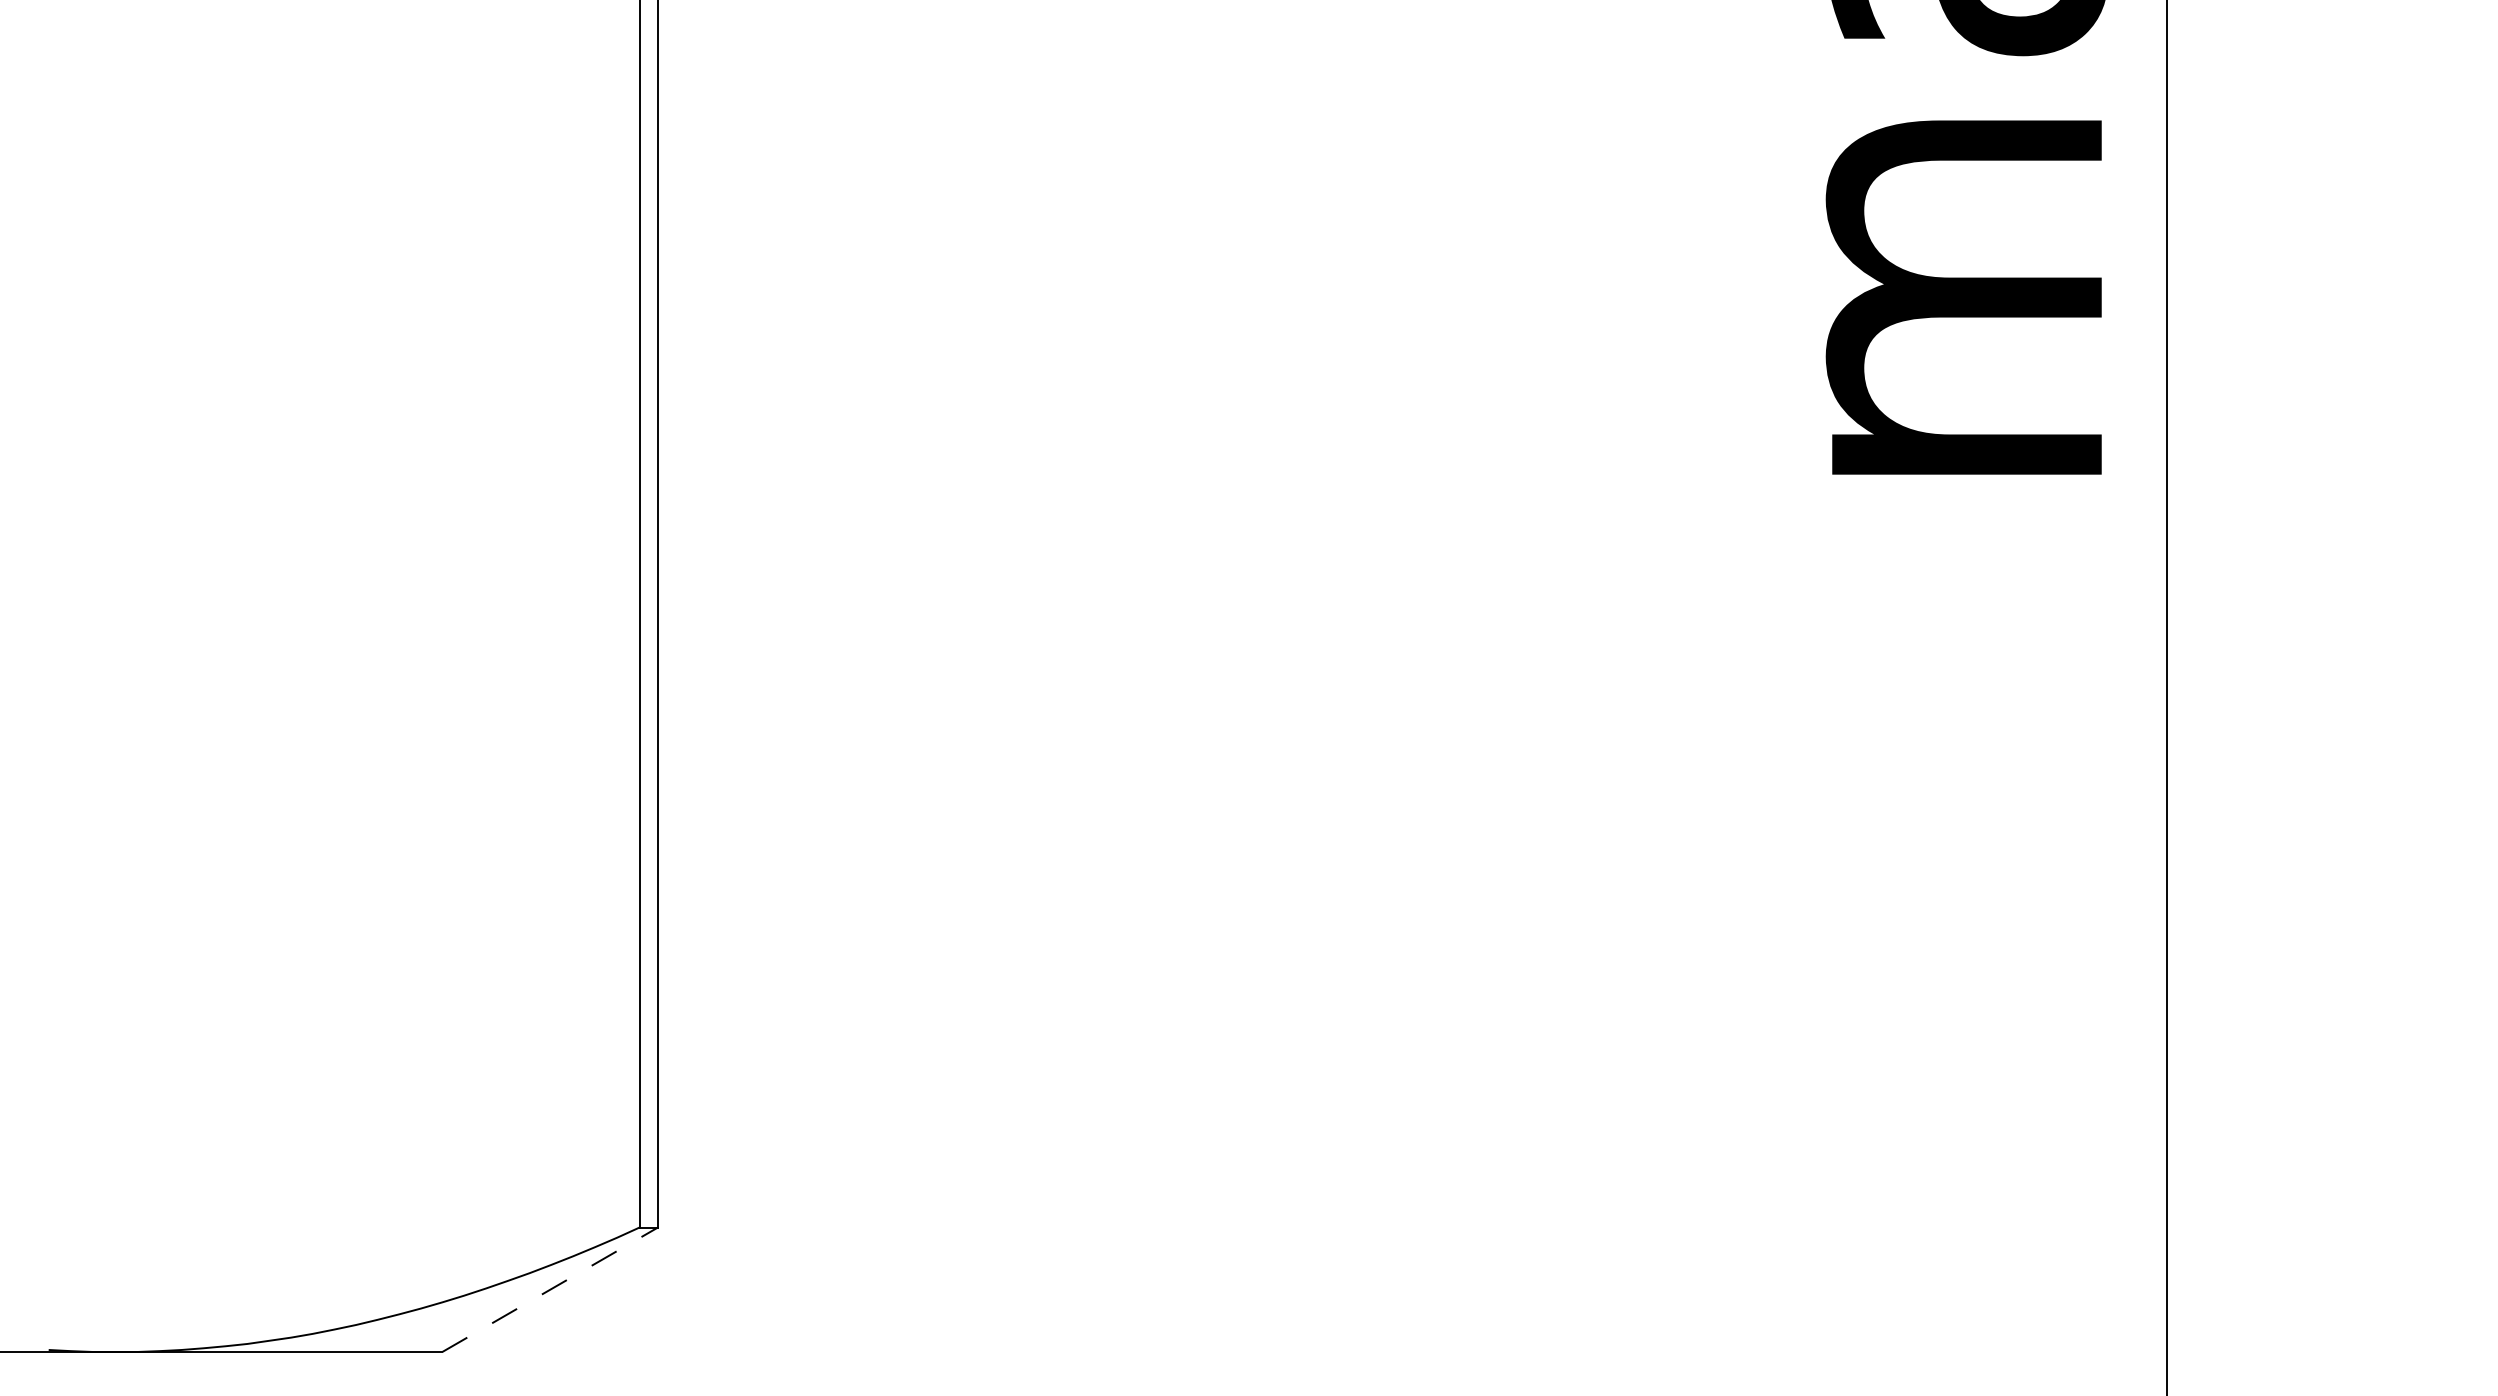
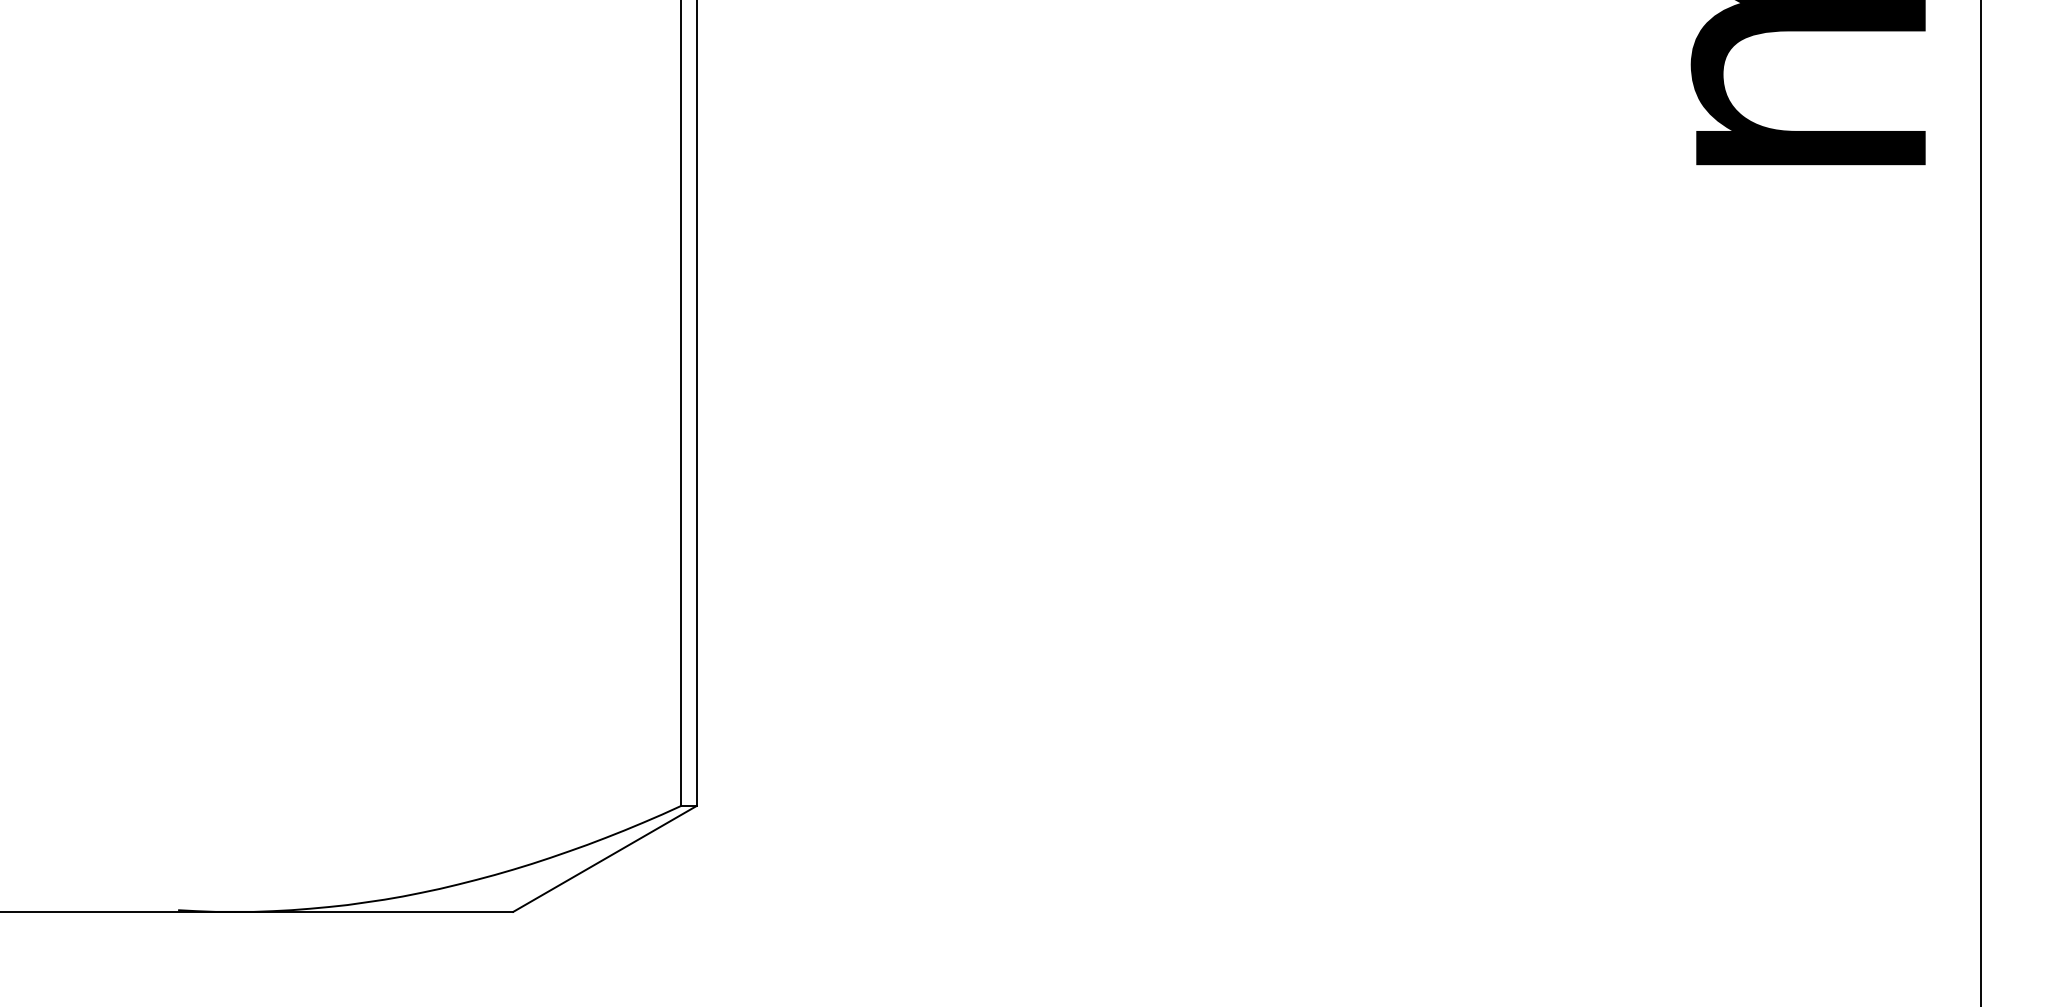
line: (550, 1289) -> (605, 858), dashed -> solid

